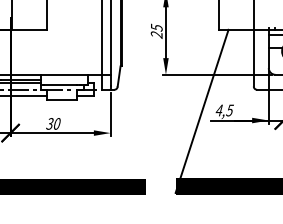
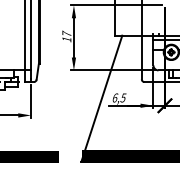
text: (156, 30) -> (66, 36), 25 -> 17
text: (219, 110) -> (115, 97), 4,5 -> 6,5

